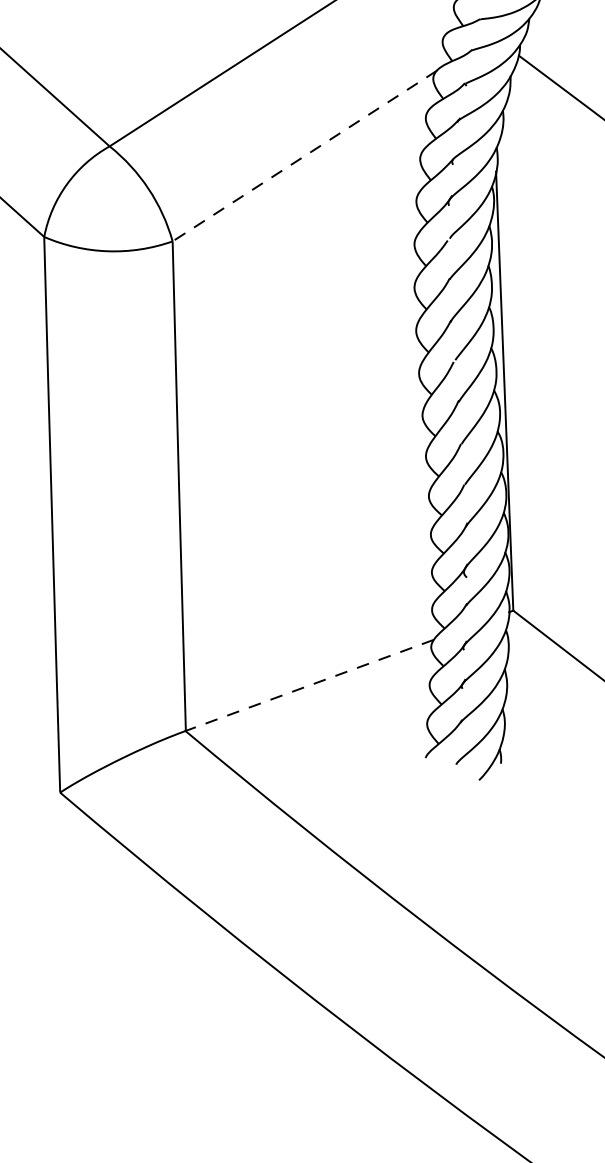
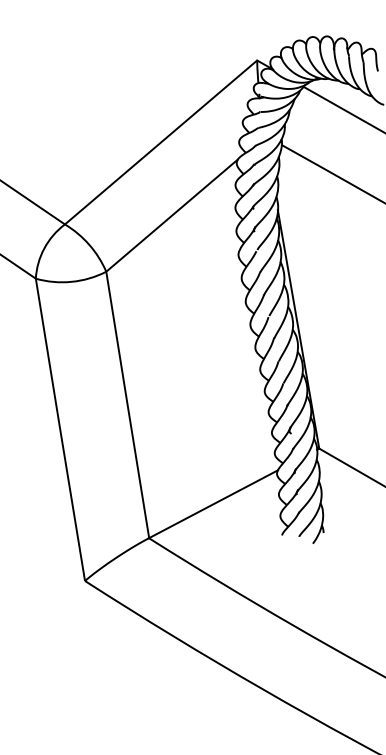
line: (305, 156) -> (172, 215), dashed -> solid
line: (309, 685) -> (213, 504), dashed -> solid

